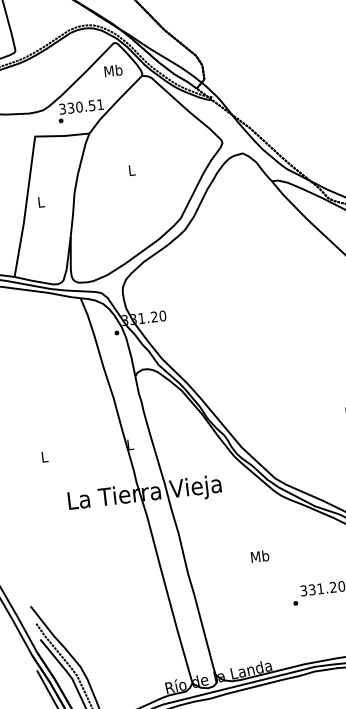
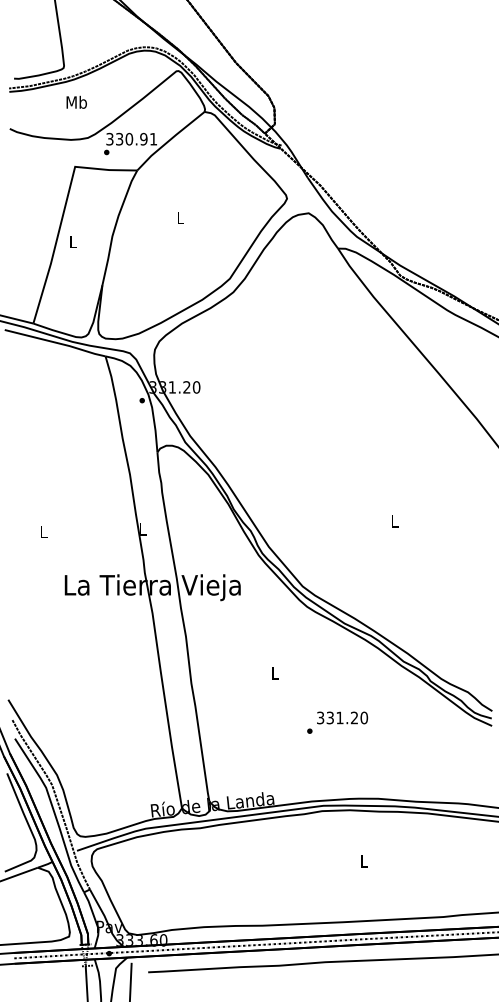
text: (113, 70) -> (76, 101), moved
text: (91, 105) -> (143, 138), 330.51 -> 330.91
text: (260, 555) -> (275, 672), Mb -> L

